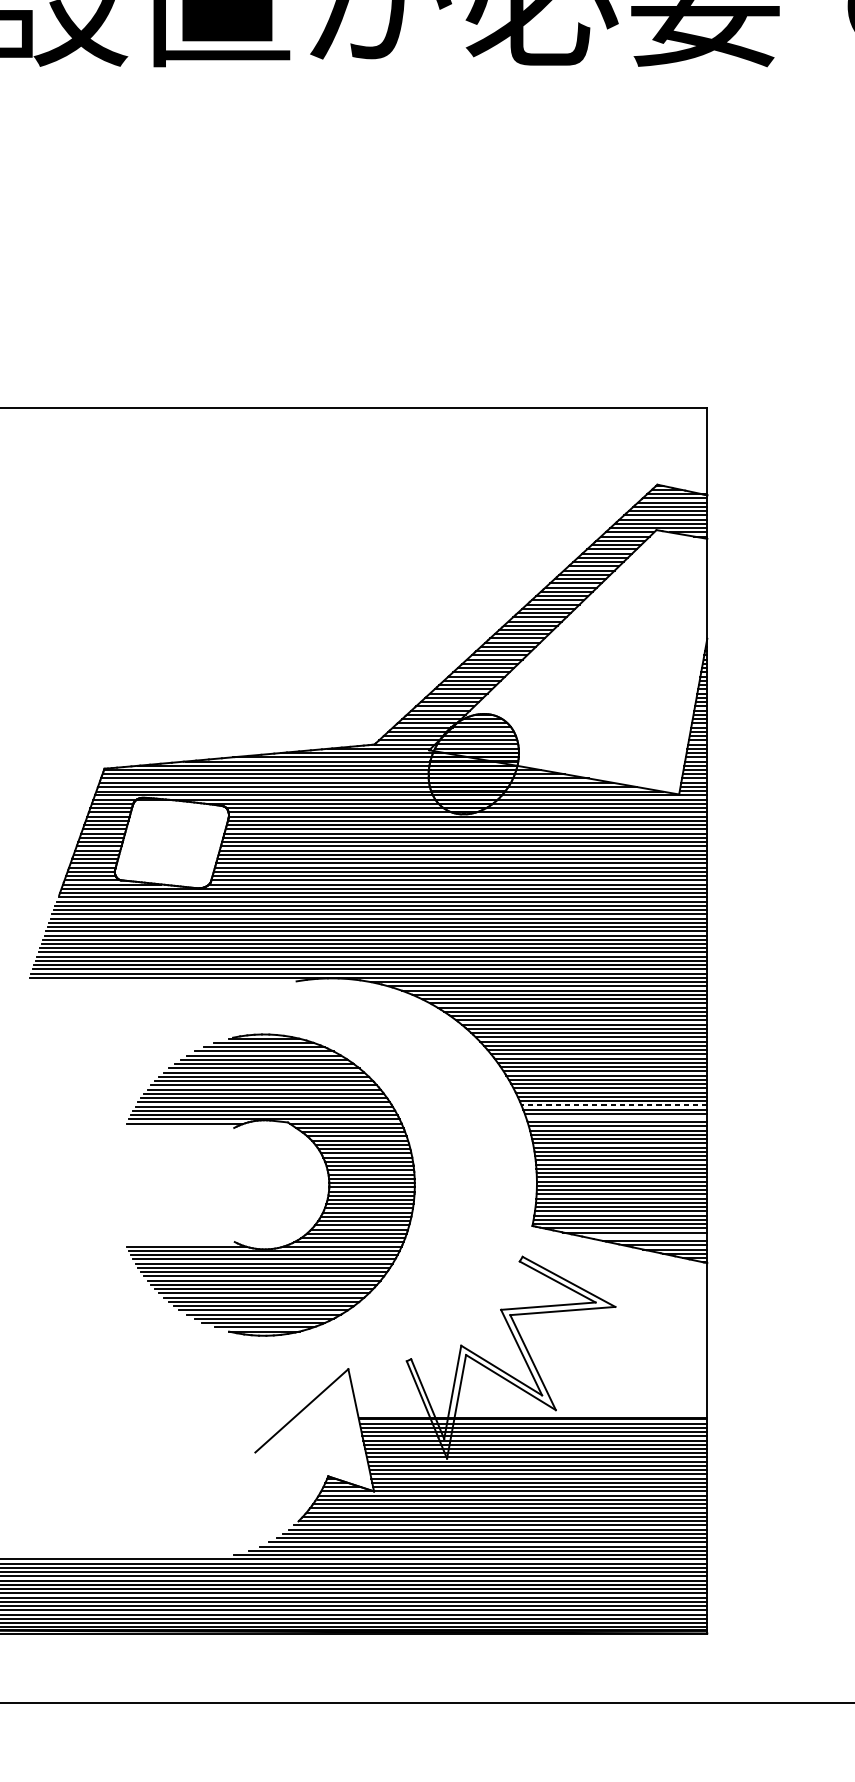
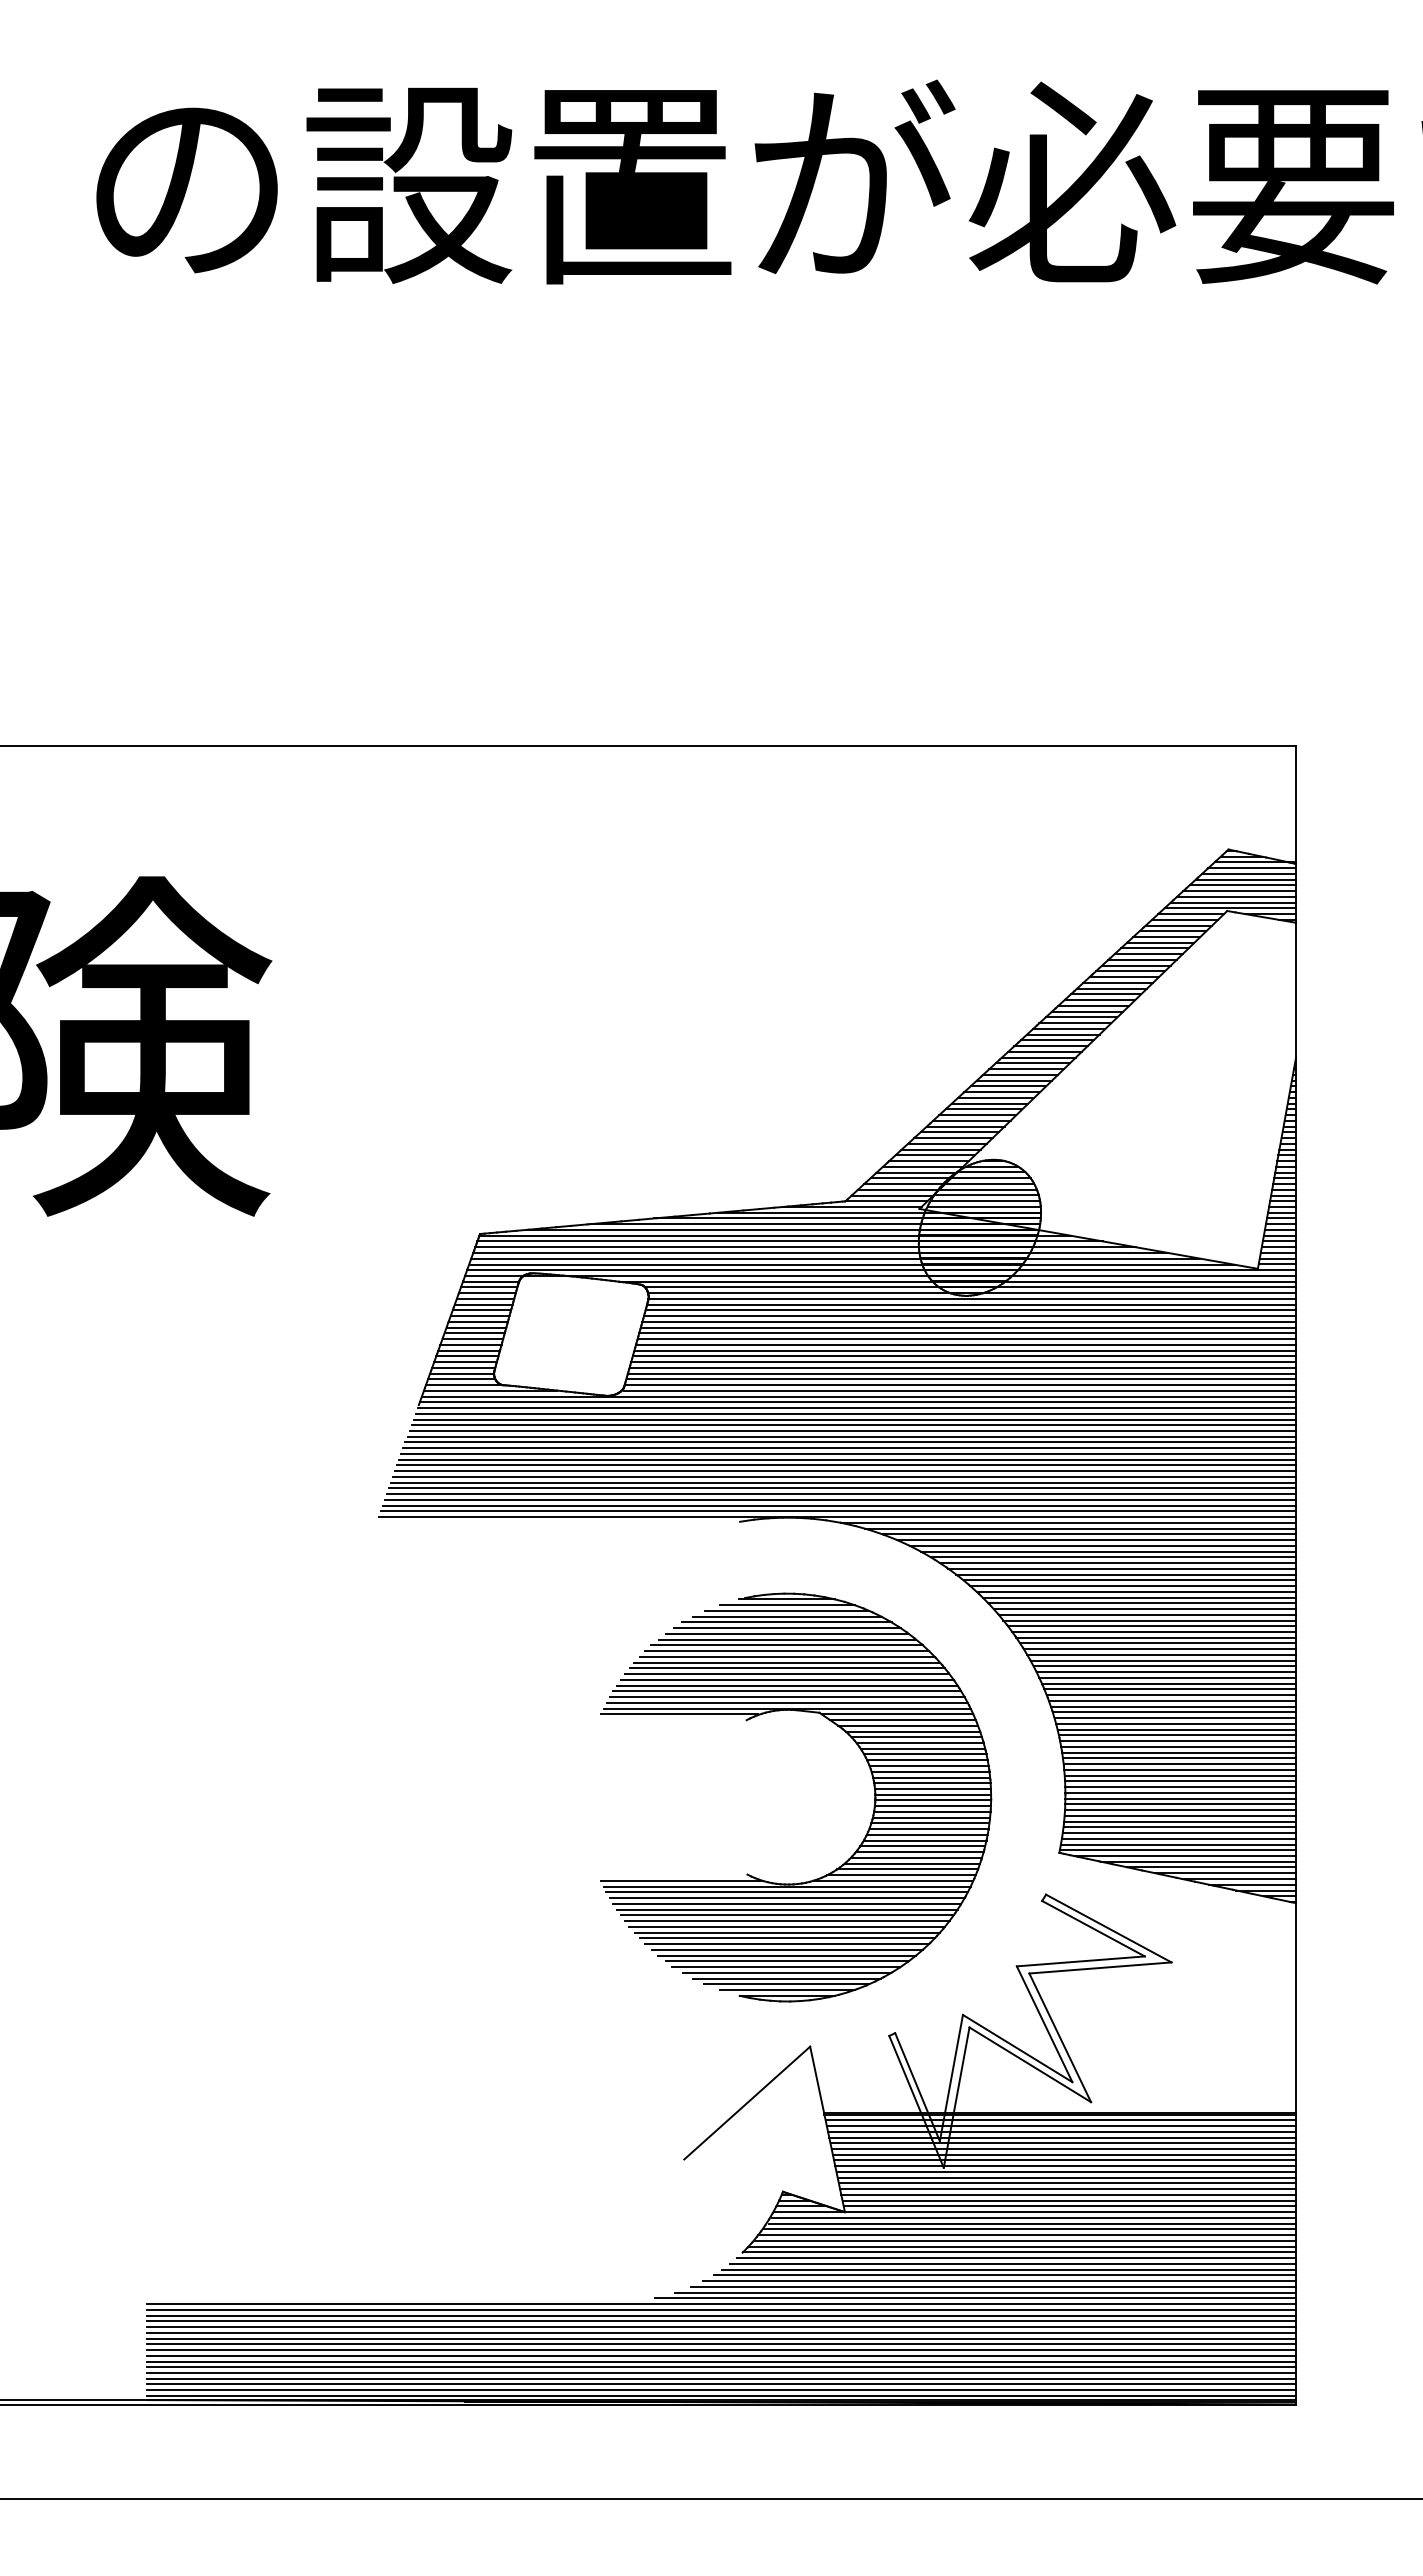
line: (614, 1105) -> (1170, 1689), dashed -> solid
line: (616, 1117) -> (1173, 1706), added
part: (327, 1191) -> (873, 1806), moved
line: (645, 1236) -> (1212, 1867), added

